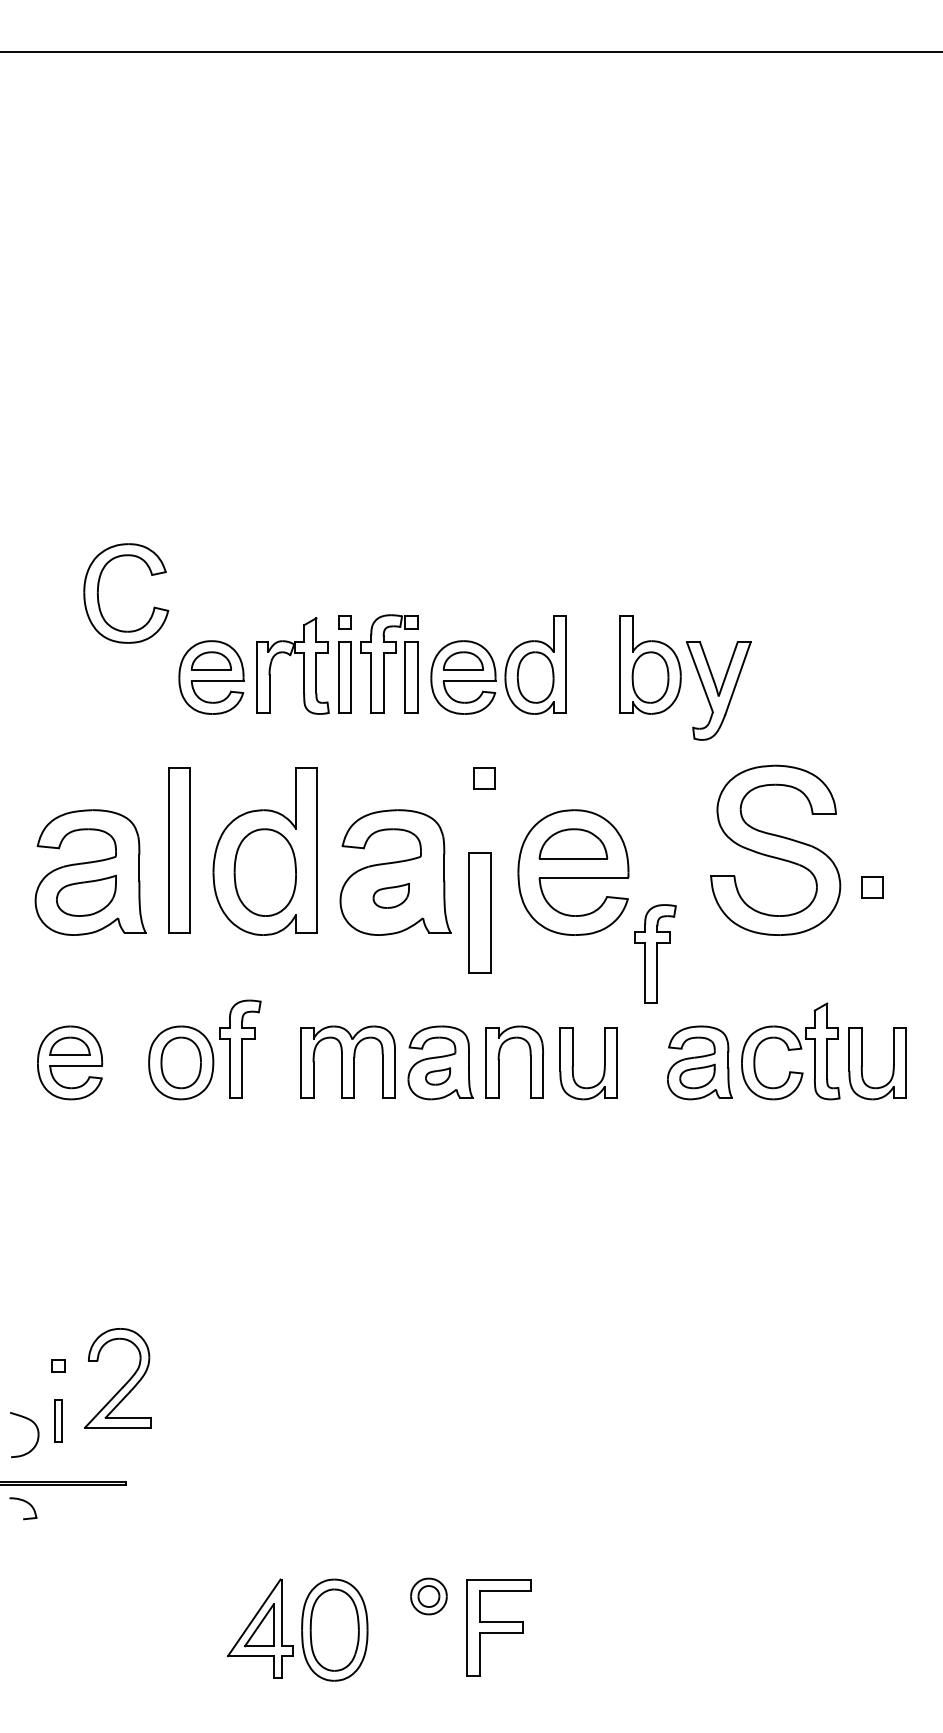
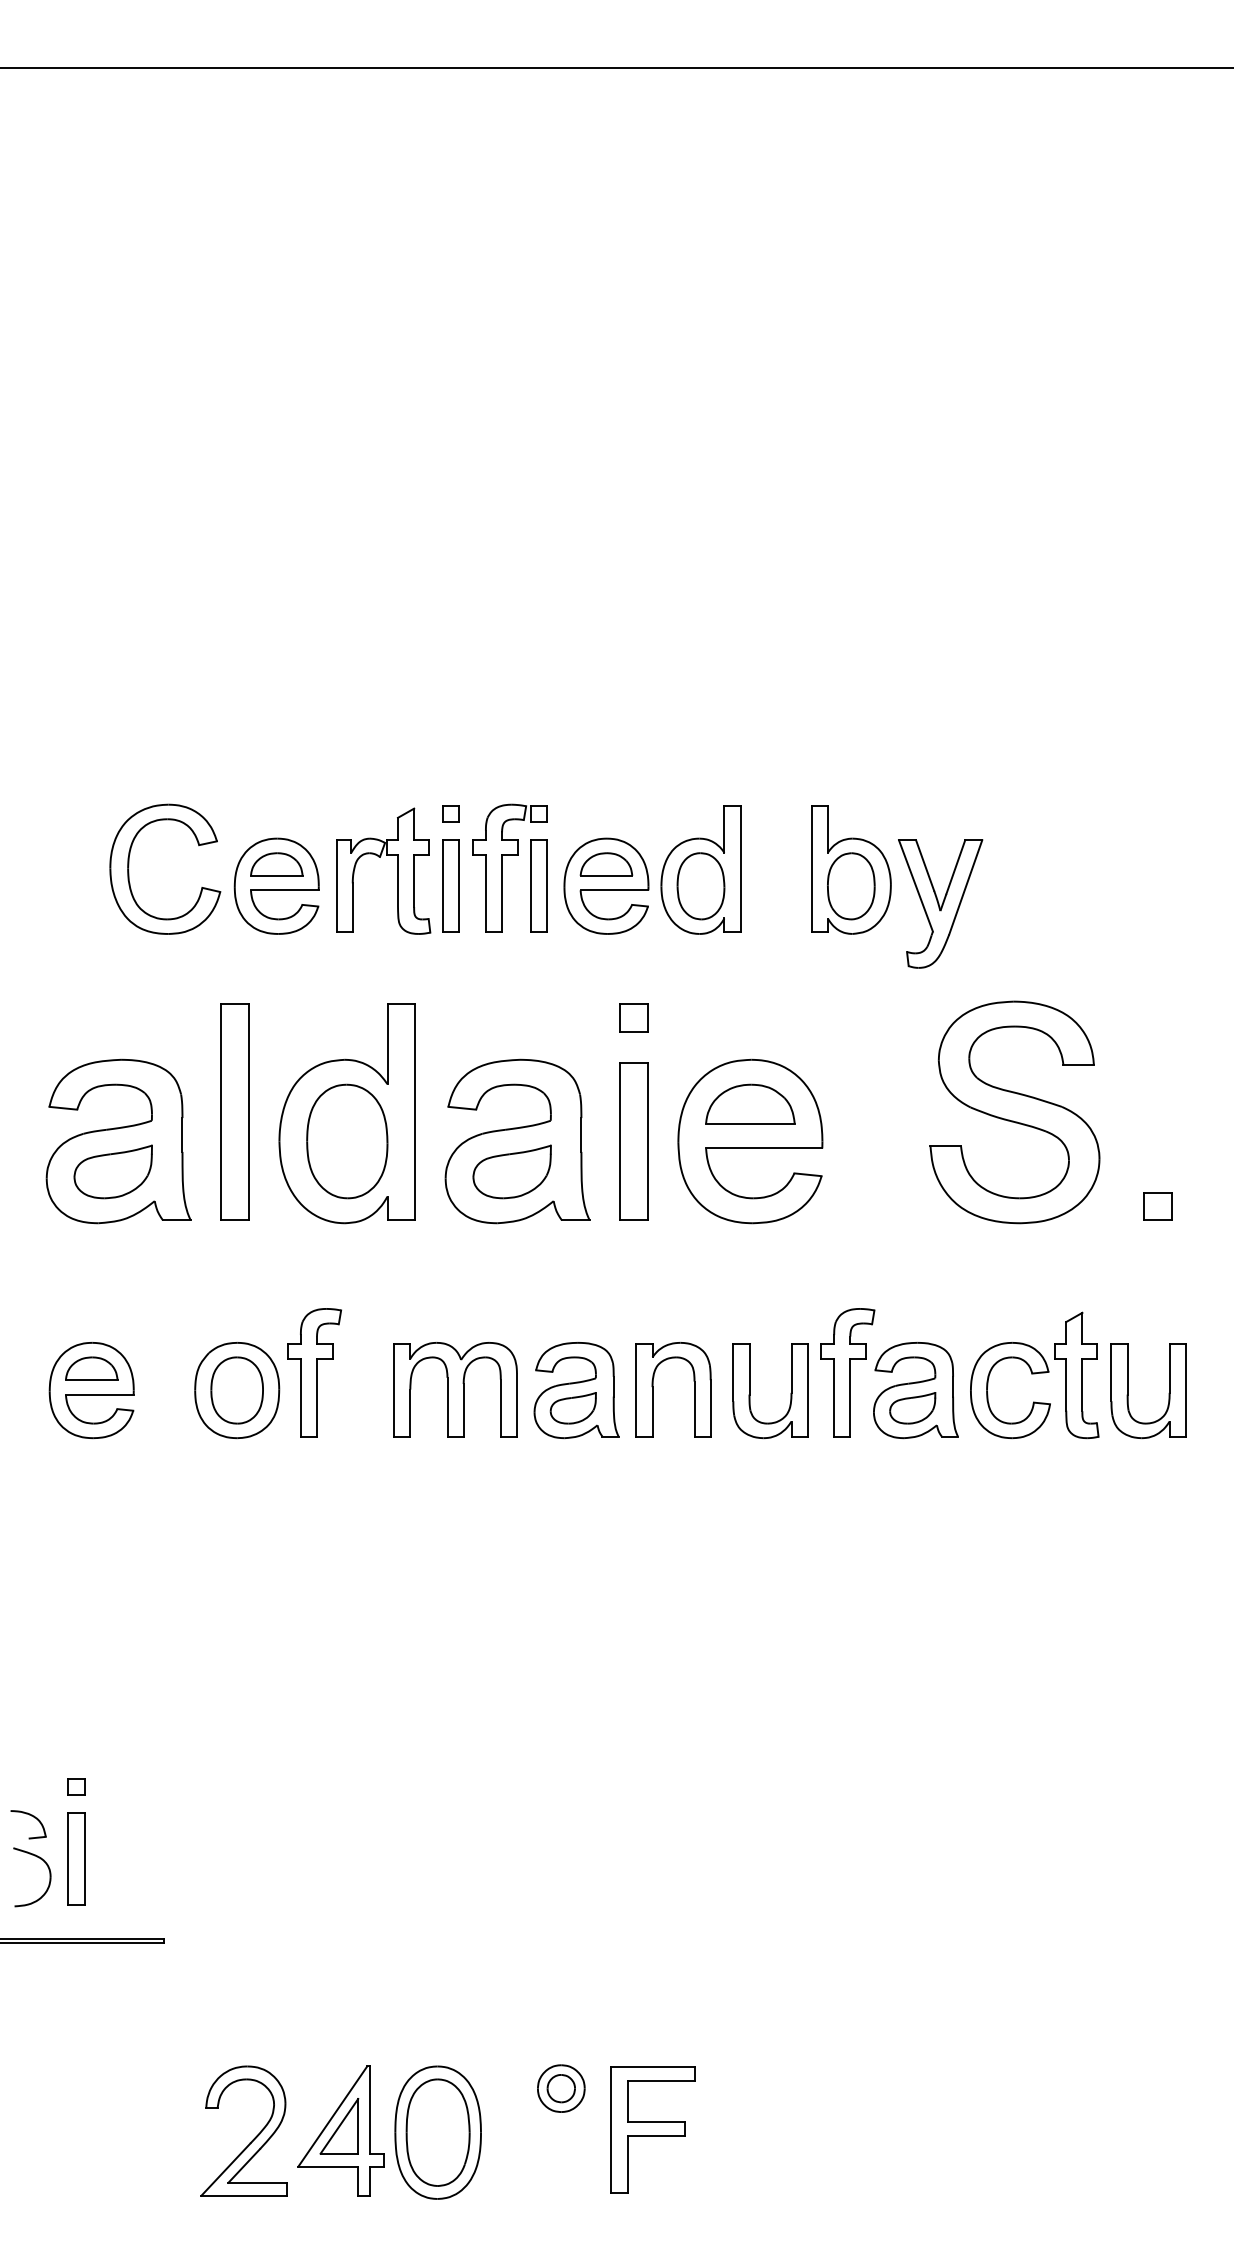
part: (98, 591) -> (129, 866), moved
part: (872, 887) -> (1157, 1206), moved
part: (390, 895) -> (511, 1171), size x1.67
part: (479, 913) -> (633, 1141), moved
part: (655, 953) -> (847, 1372), moved
part: (437, 1076) -> (572, 1408), size x1.43
part: (124, 1384) -> (252, 2139), moved
part: (58, 1420) -> (76, 1858), size x1.67
part: (27, 1503) -> (34, 1818), moved

